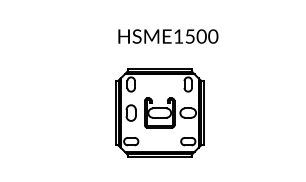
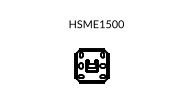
part: (158, 112) -> (91, 65), size x0.7

